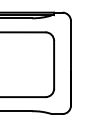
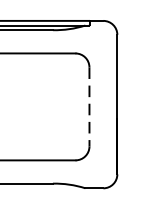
line: (54, 64) -> (90, 106), solid -> dashed

